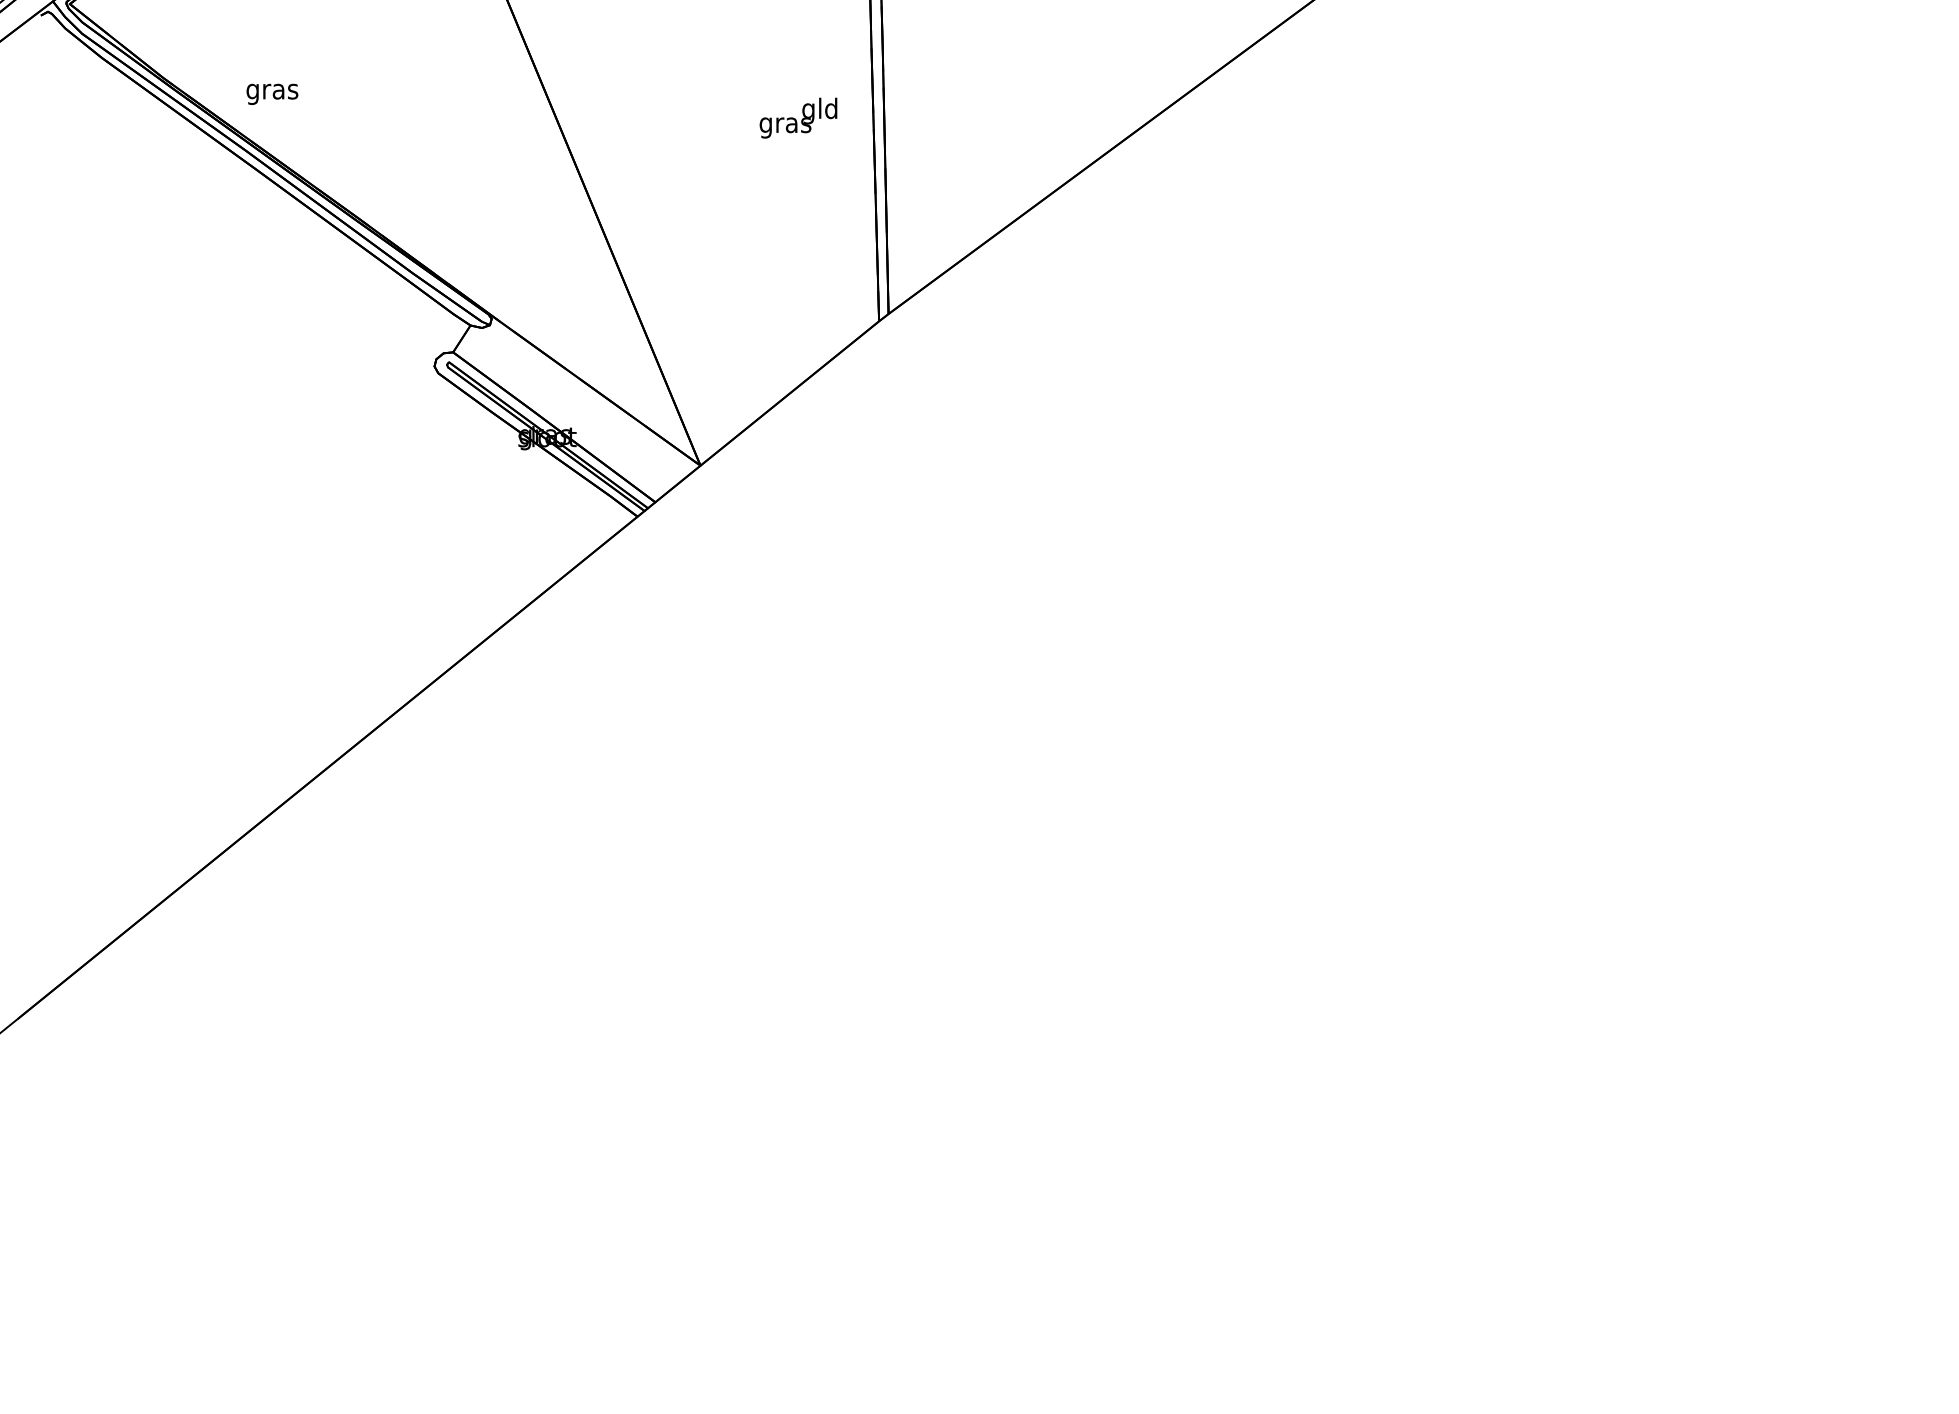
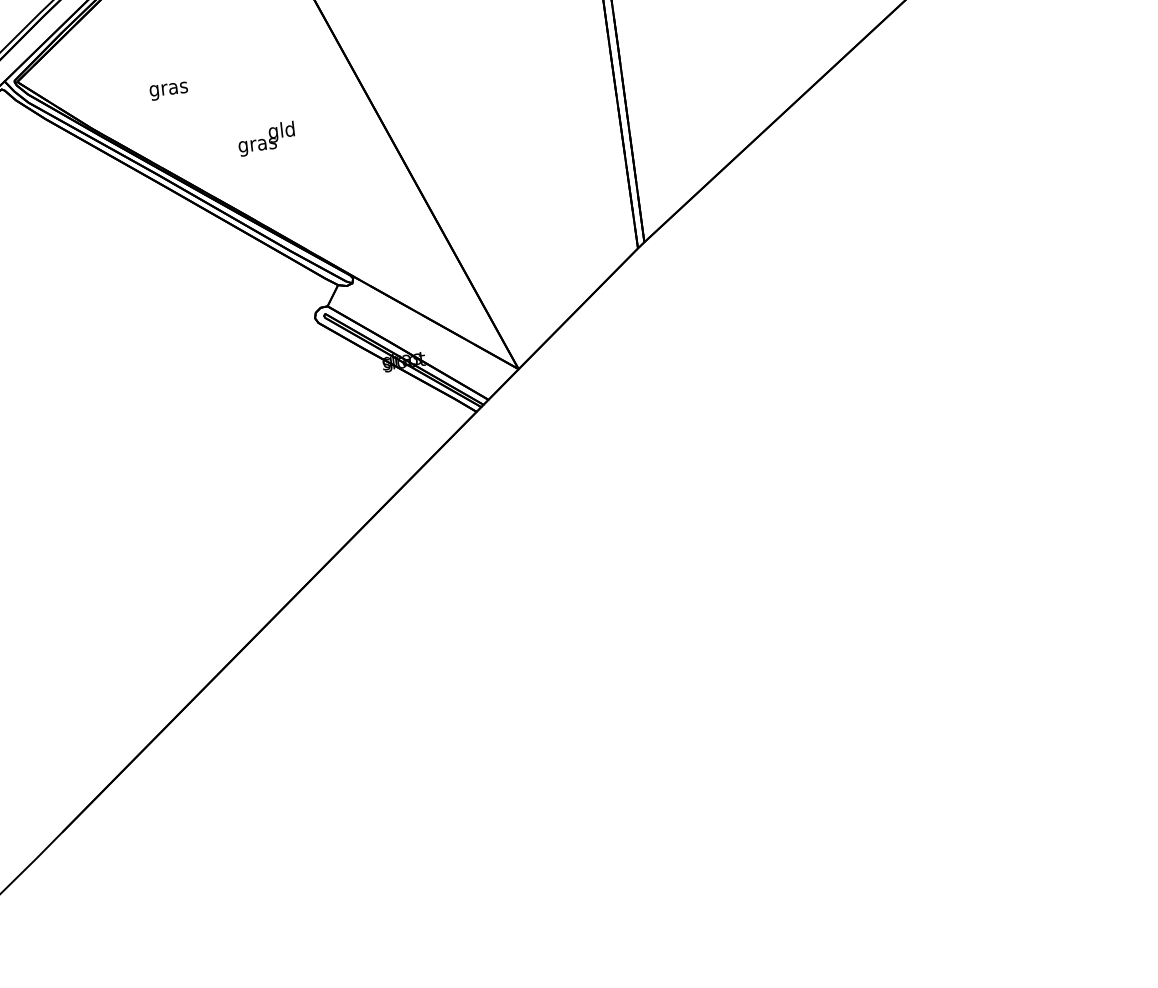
text: (272, 93) -> (168, 90), moved
text: (798, 117) -> (266, 138), moved

